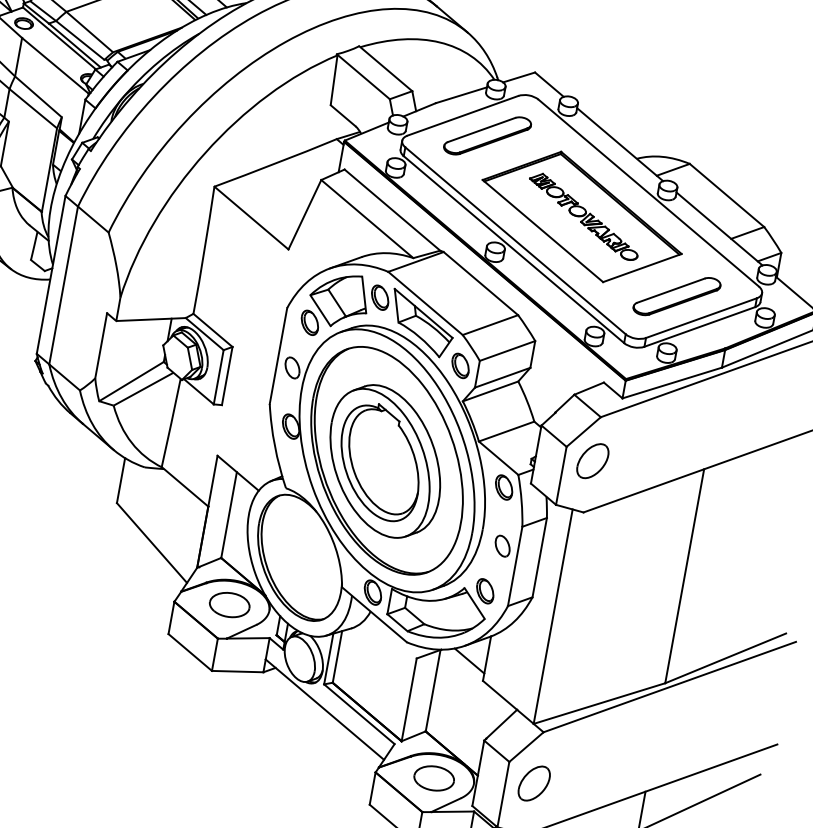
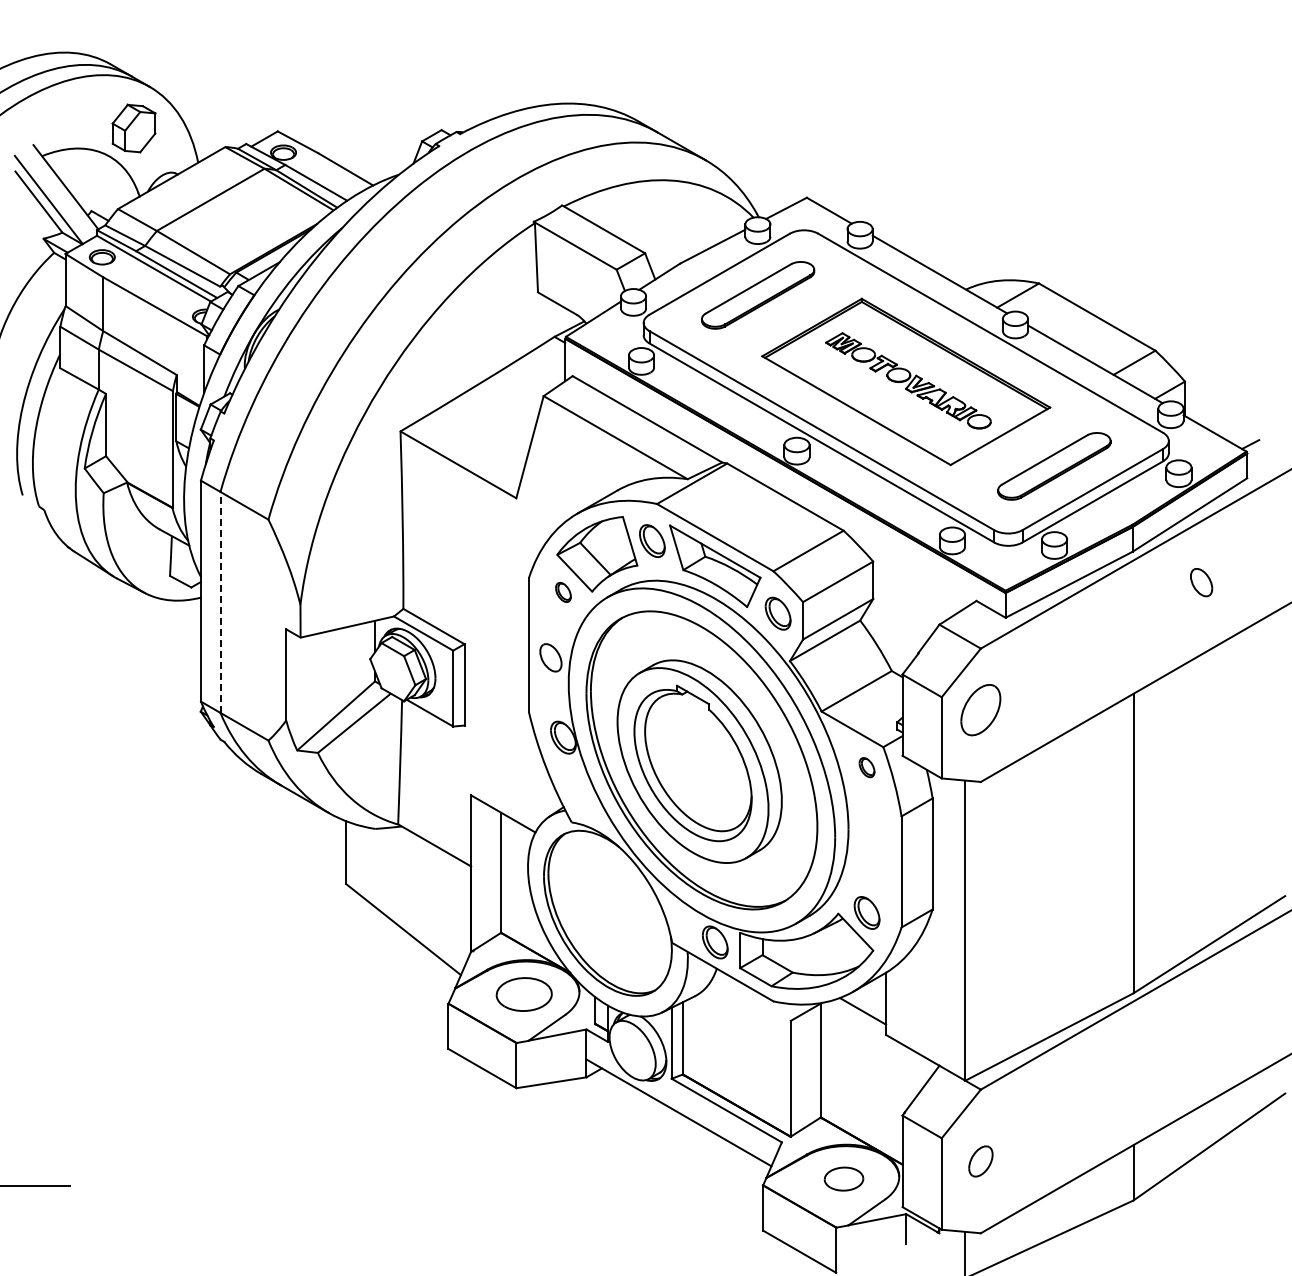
line: (63, 284) -> (220, 601), solid -> dashed
part: (309, 322) -> (563, 592), size x0.6
part: (503, 487) -> (866, 767), size x0.6
part: (502, 546) -> (1201, 582), moved
part: (433, 777) -> (843, 1178), size x0.7
part: (534, 783) -> (980, 1161), size x0.6

